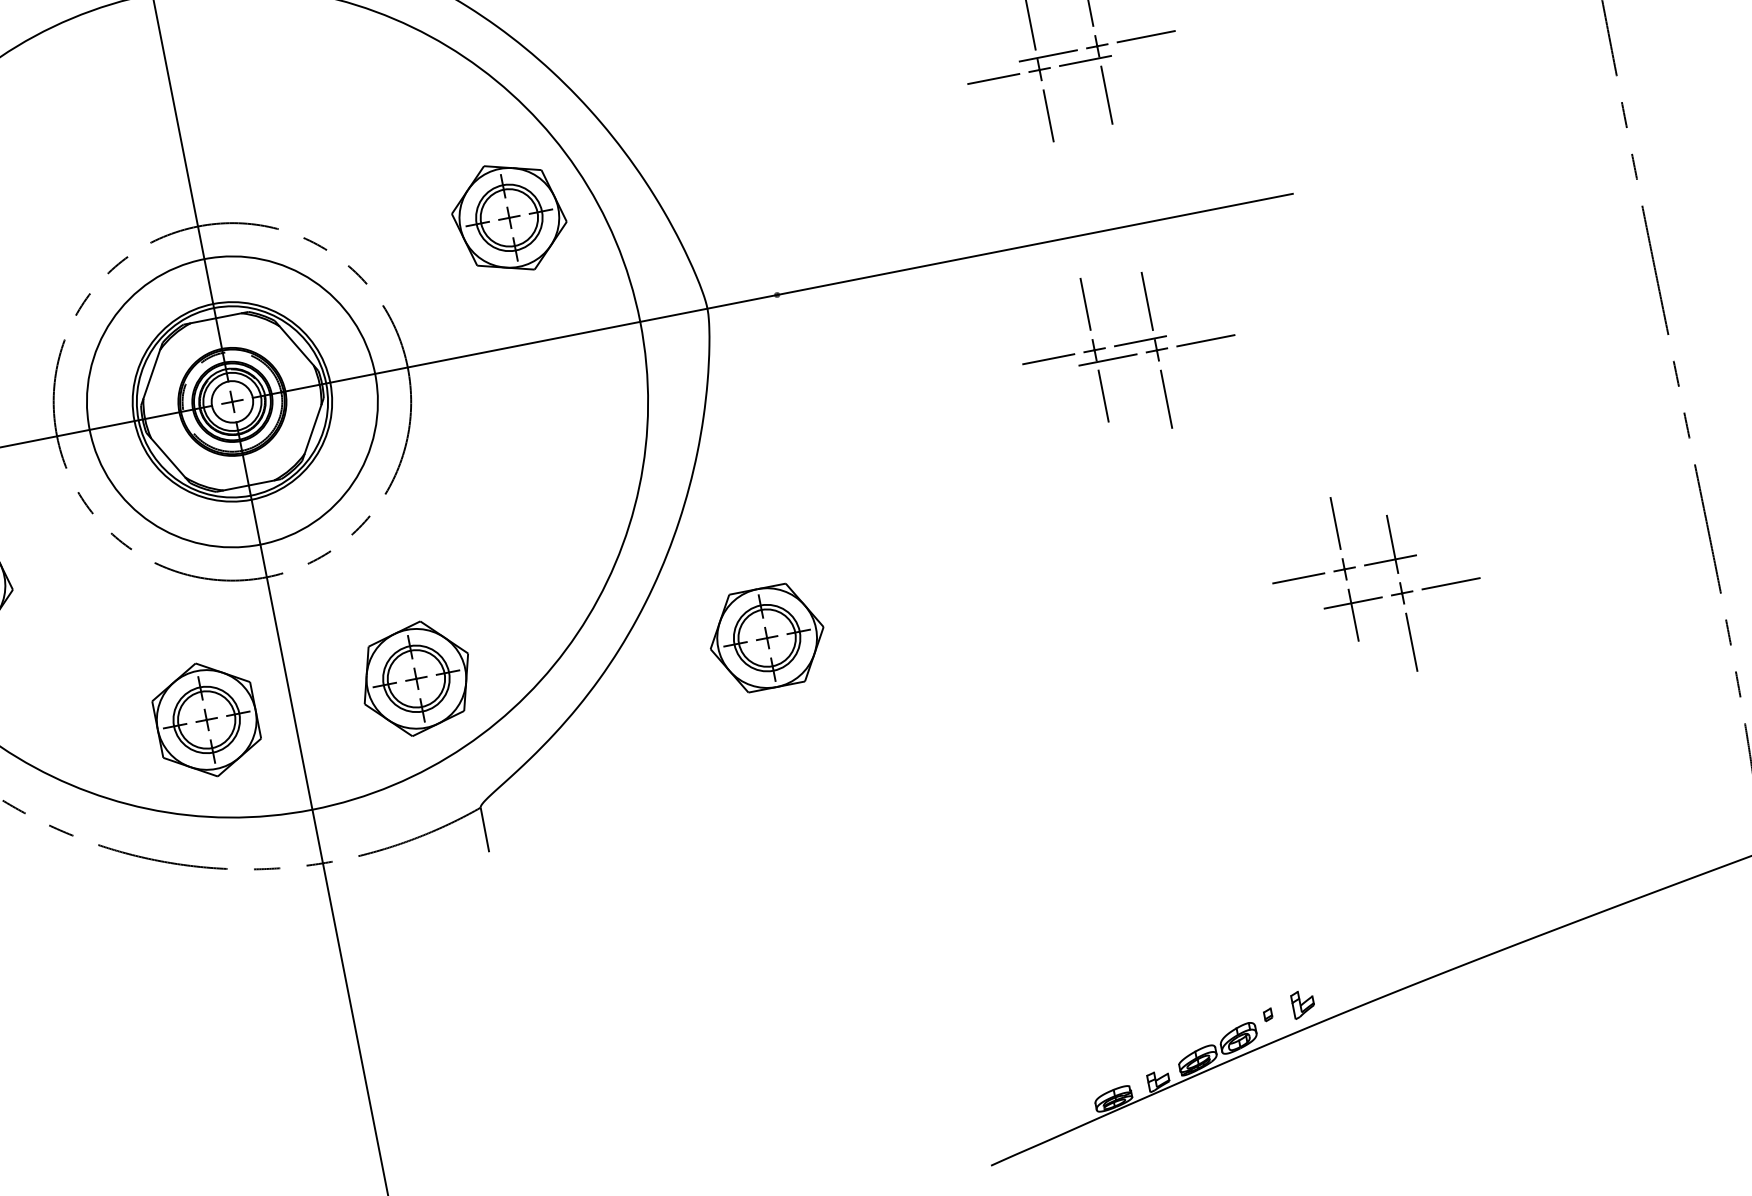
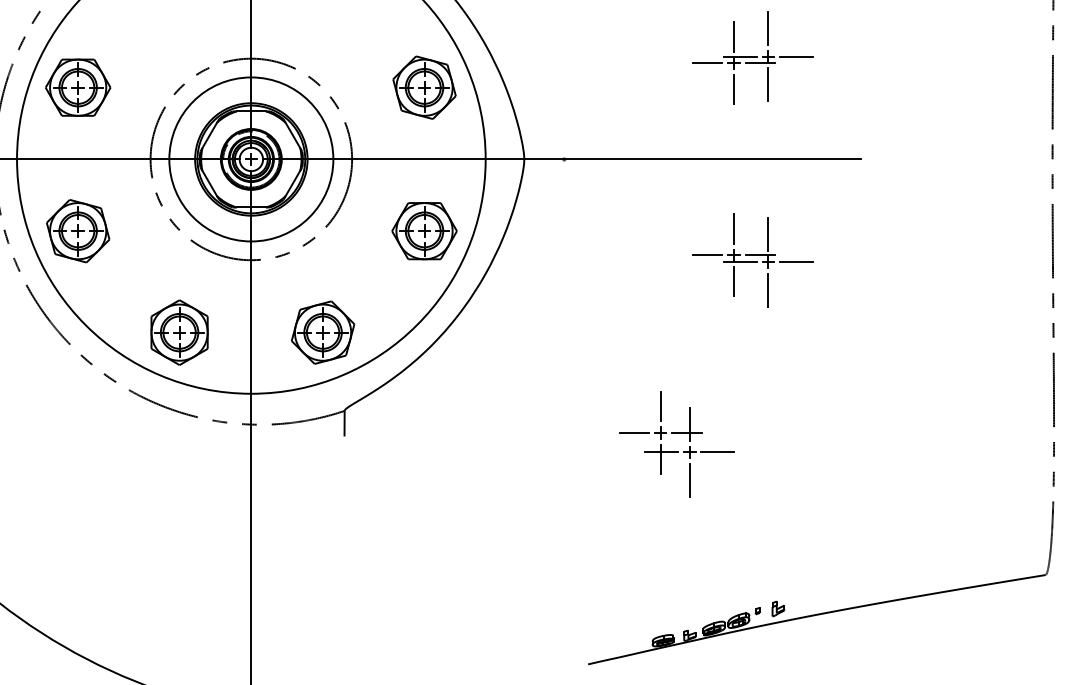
part: (1128, 352) -> (752, 260), moved
part: (1378, 596) -> (676, 451), moved
part: (767, 638) -> (424, 231), moved
part: (206, 719) -> (179, 332), moved

